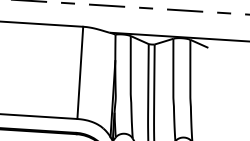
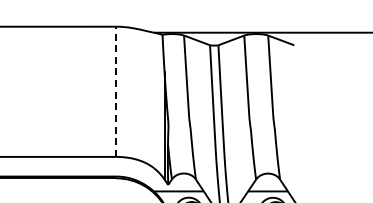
line: (80, 72) -> (116, 91), solid -> dashed

